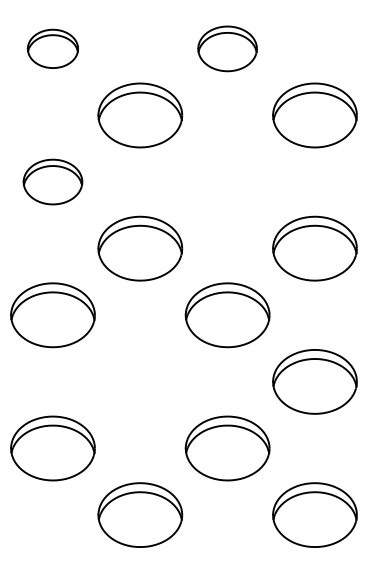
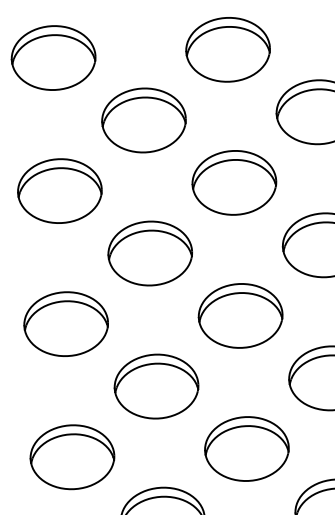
part: (52, 48) -> (53, 57), size x1.67
part: (227, 48) -> (227, 49), size x1.43
part: (52, 181) -> (59, 190), size x1.43
part: (227, 181) -> (234, 182), added
part: (140, 381) -> (156, 386), added

